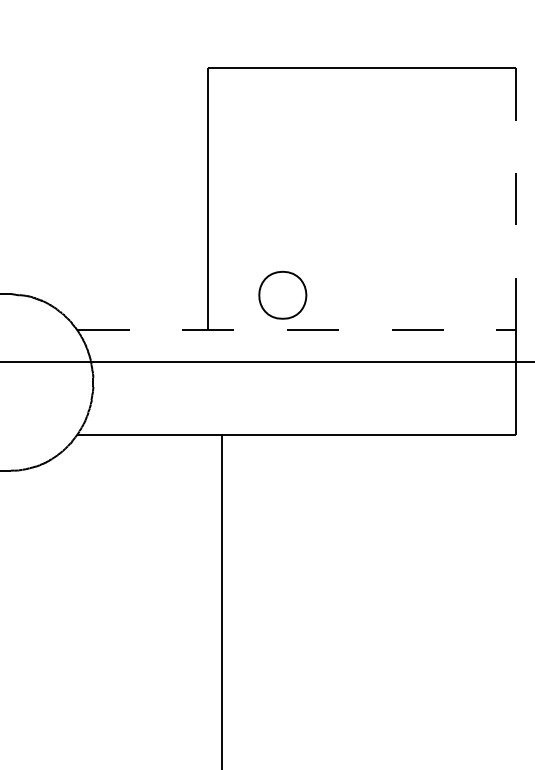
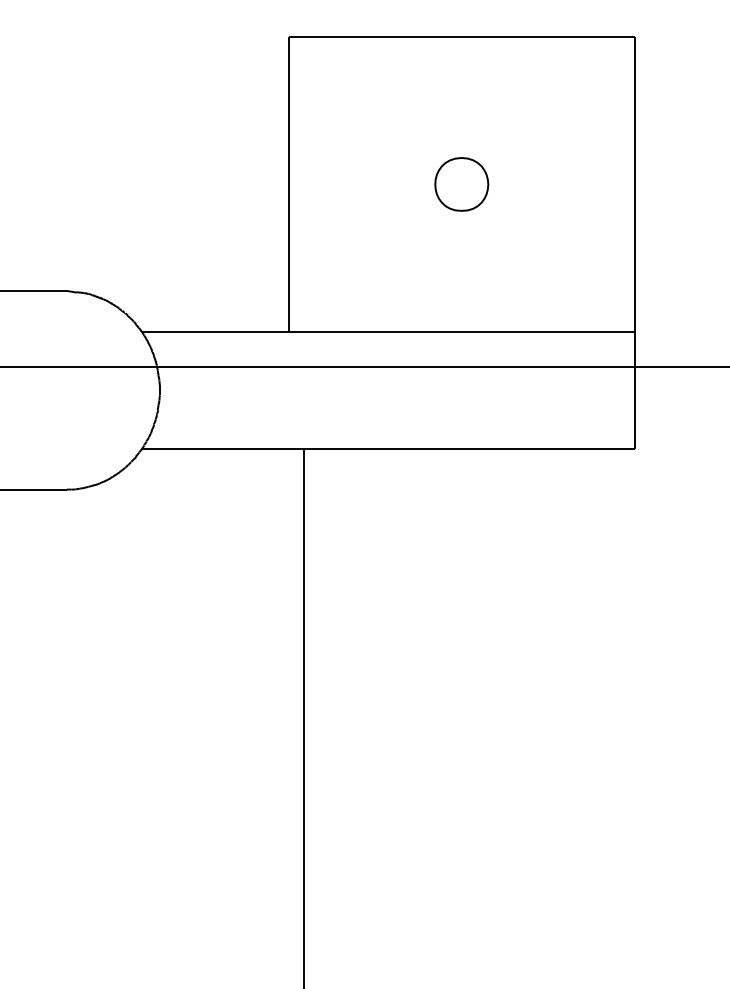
line: (516, 198) -> (635, 183), dashed -> solid
part: (282, 295) -> (461, 184), moved
line: (292, 330) -> (383, 331), dashed -> solid

